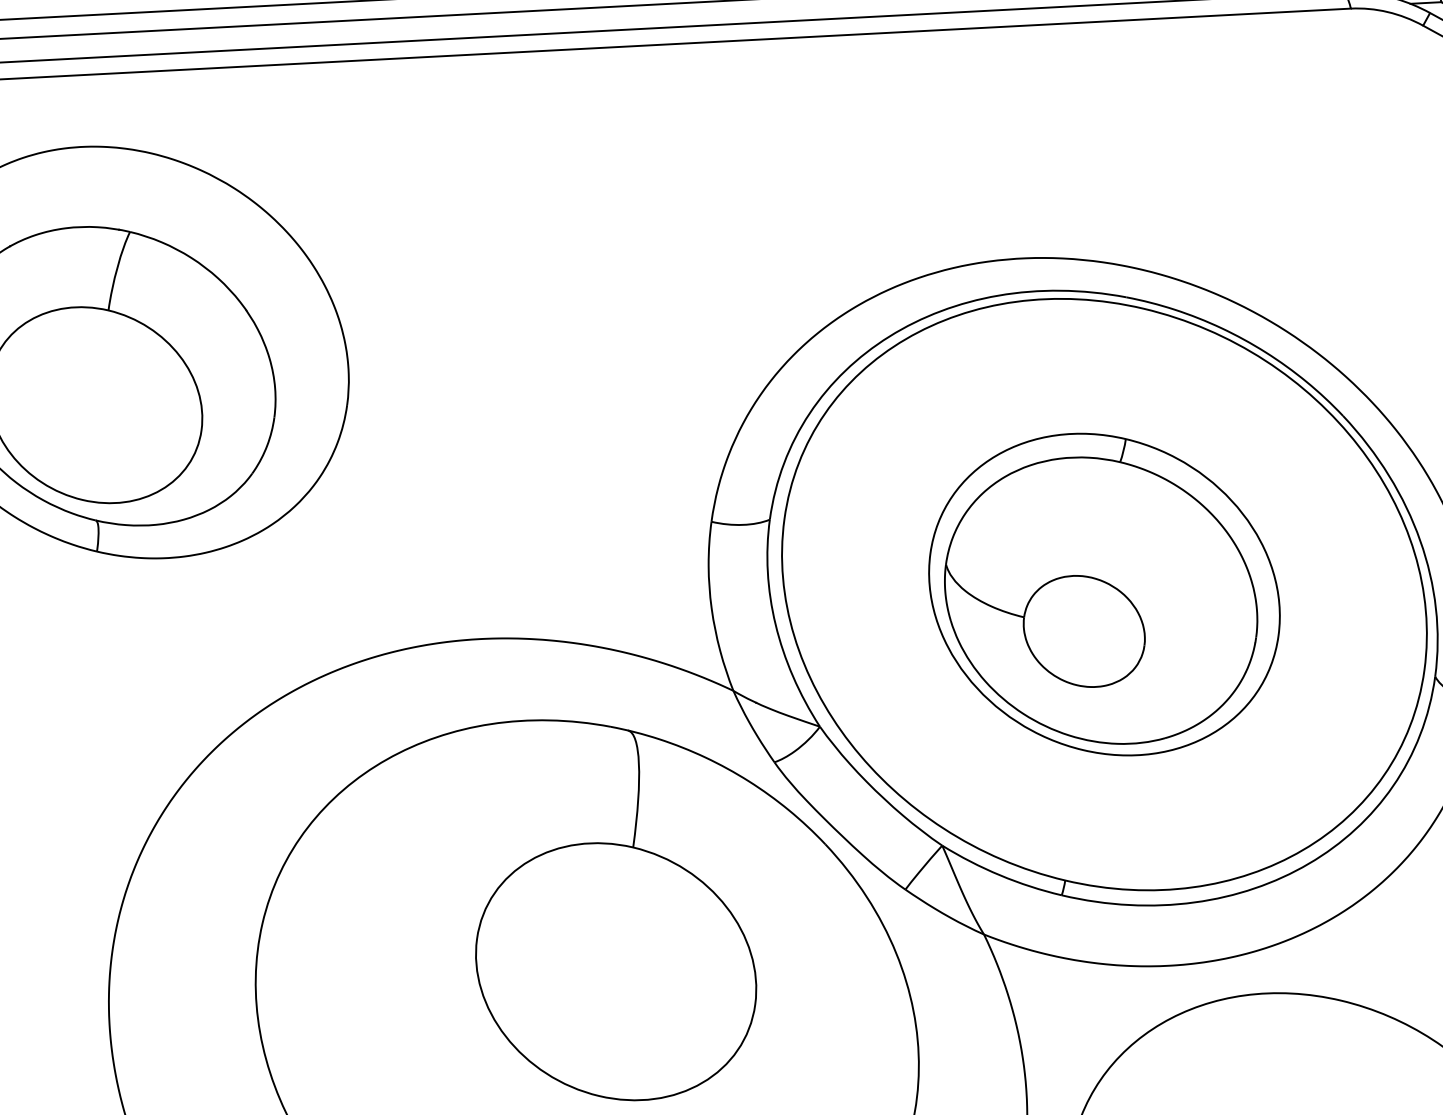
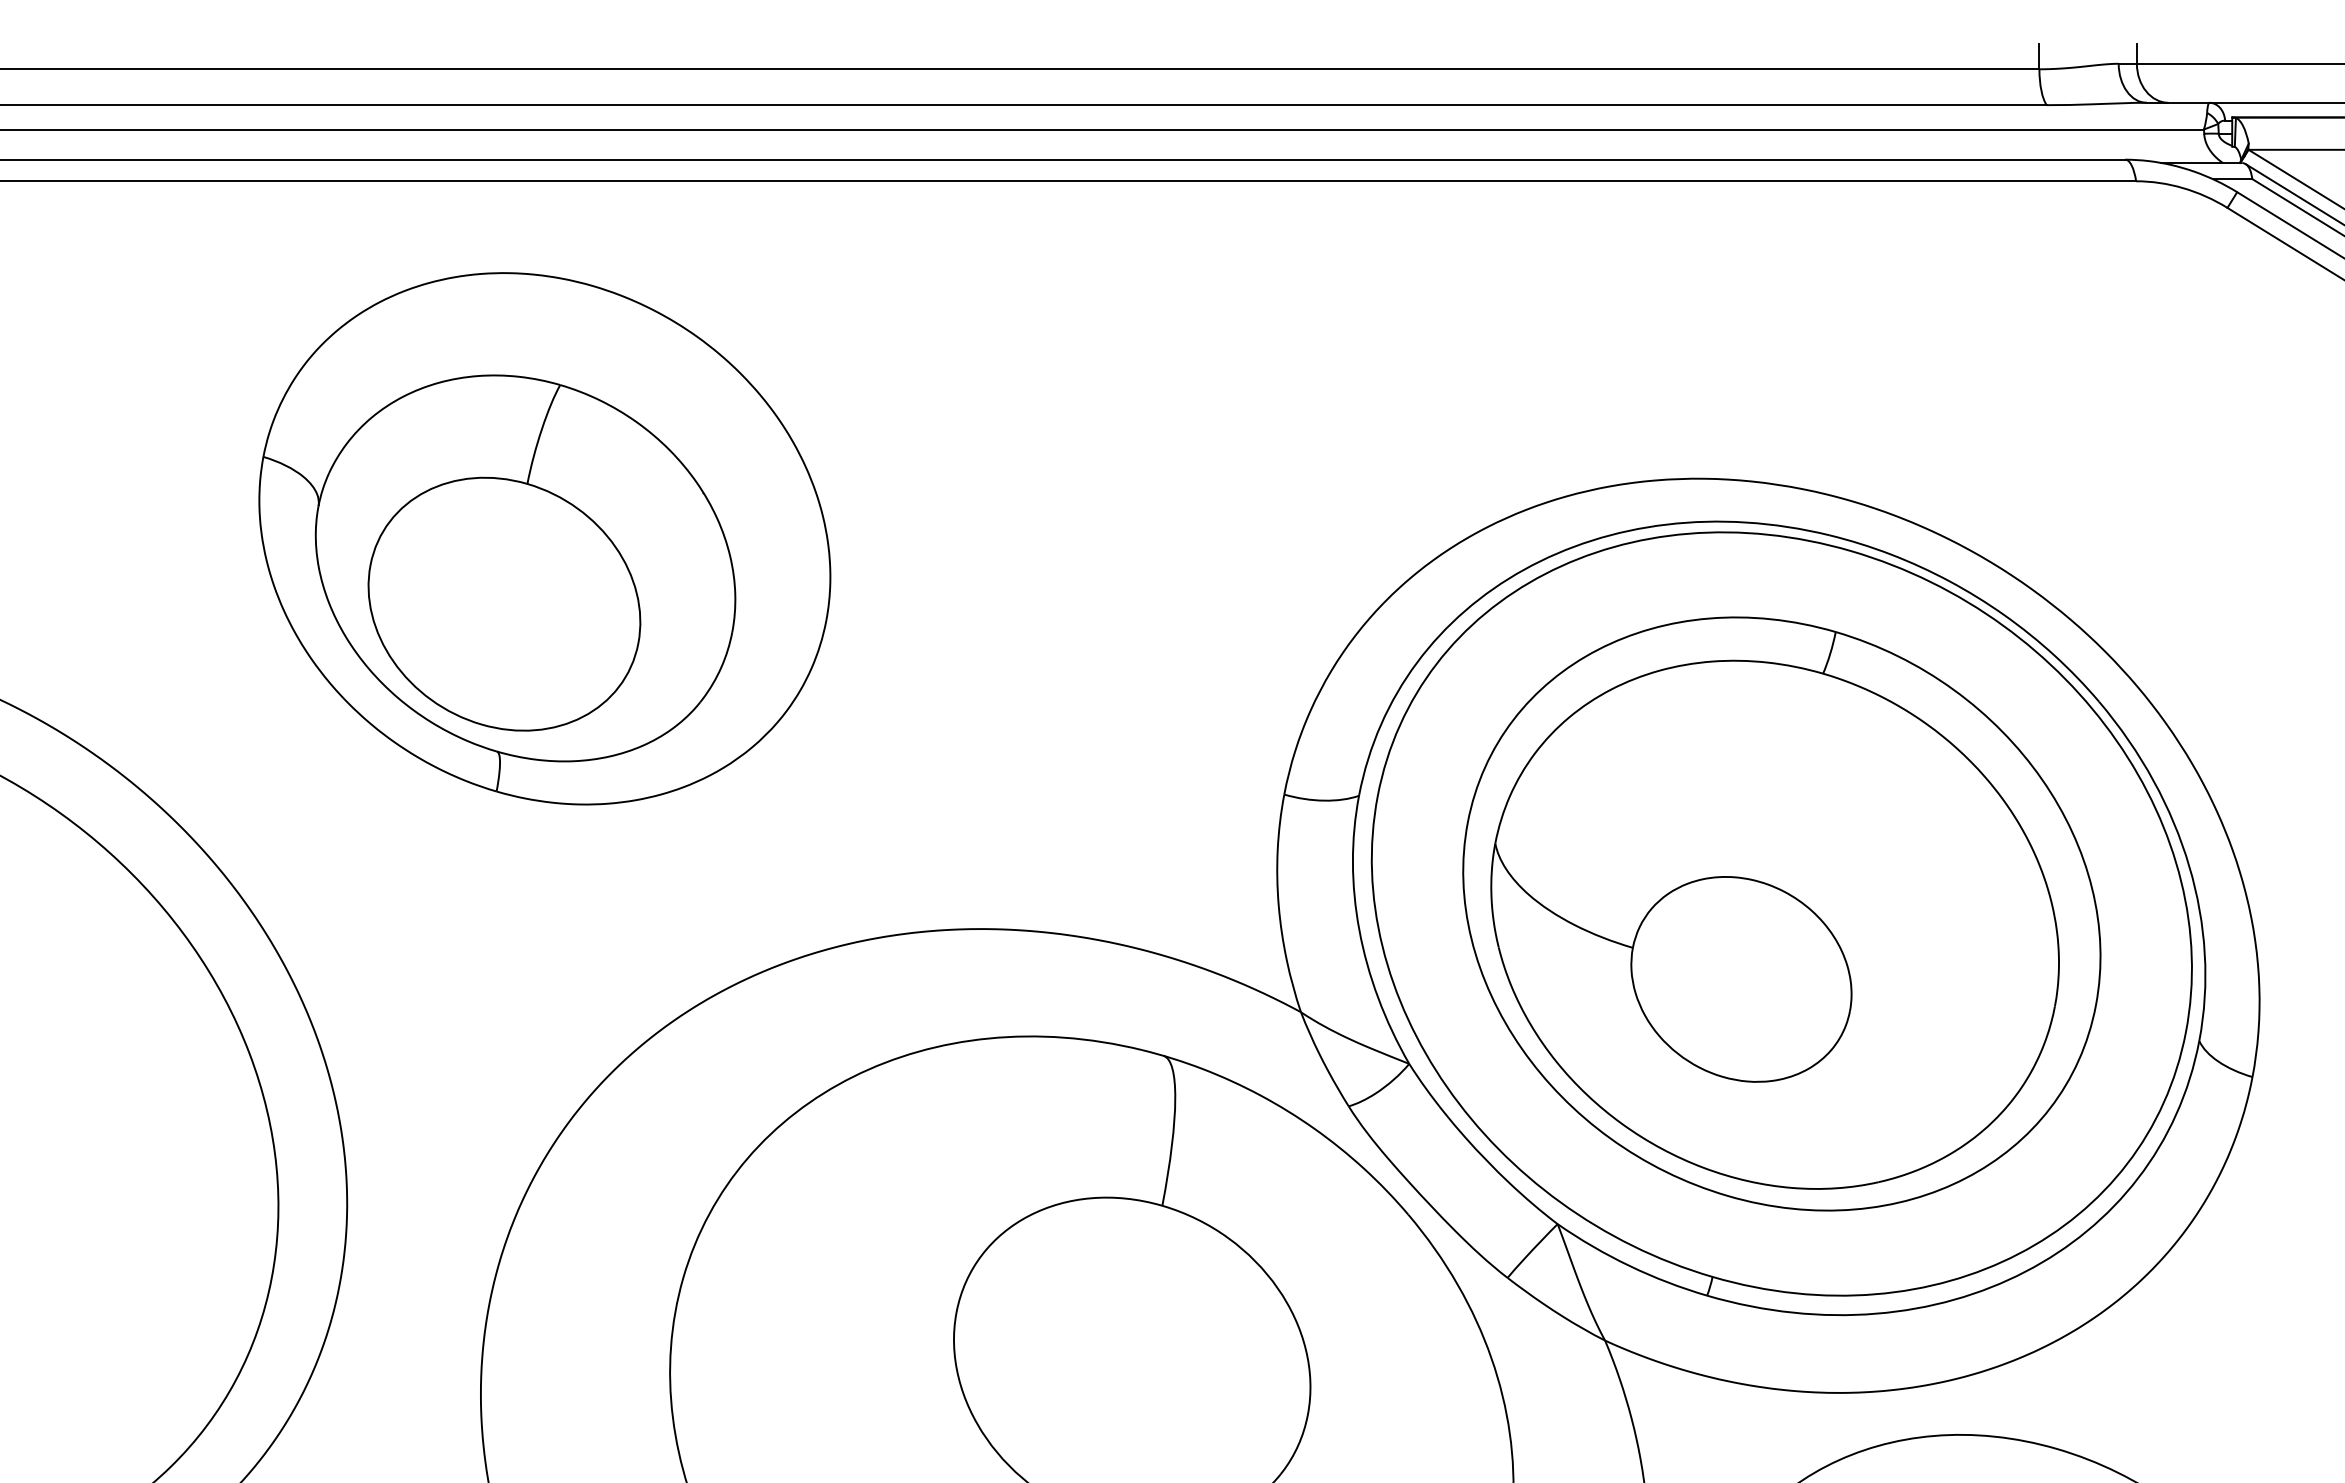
part: (1104, 594) -> (1781, 913), size x1.43

